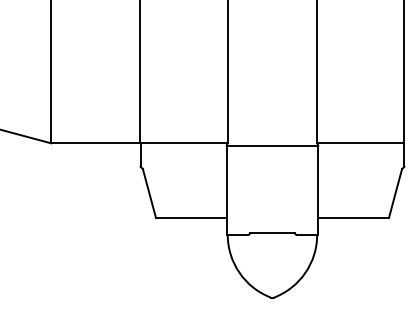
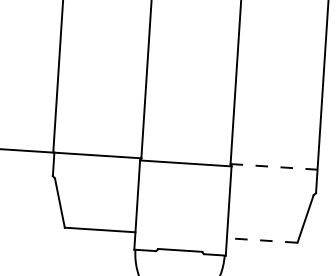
line: (360, 143) -> (273, 167), solid -> dashed
line: (353, 217) -> (262, 240), solid -> dashed

